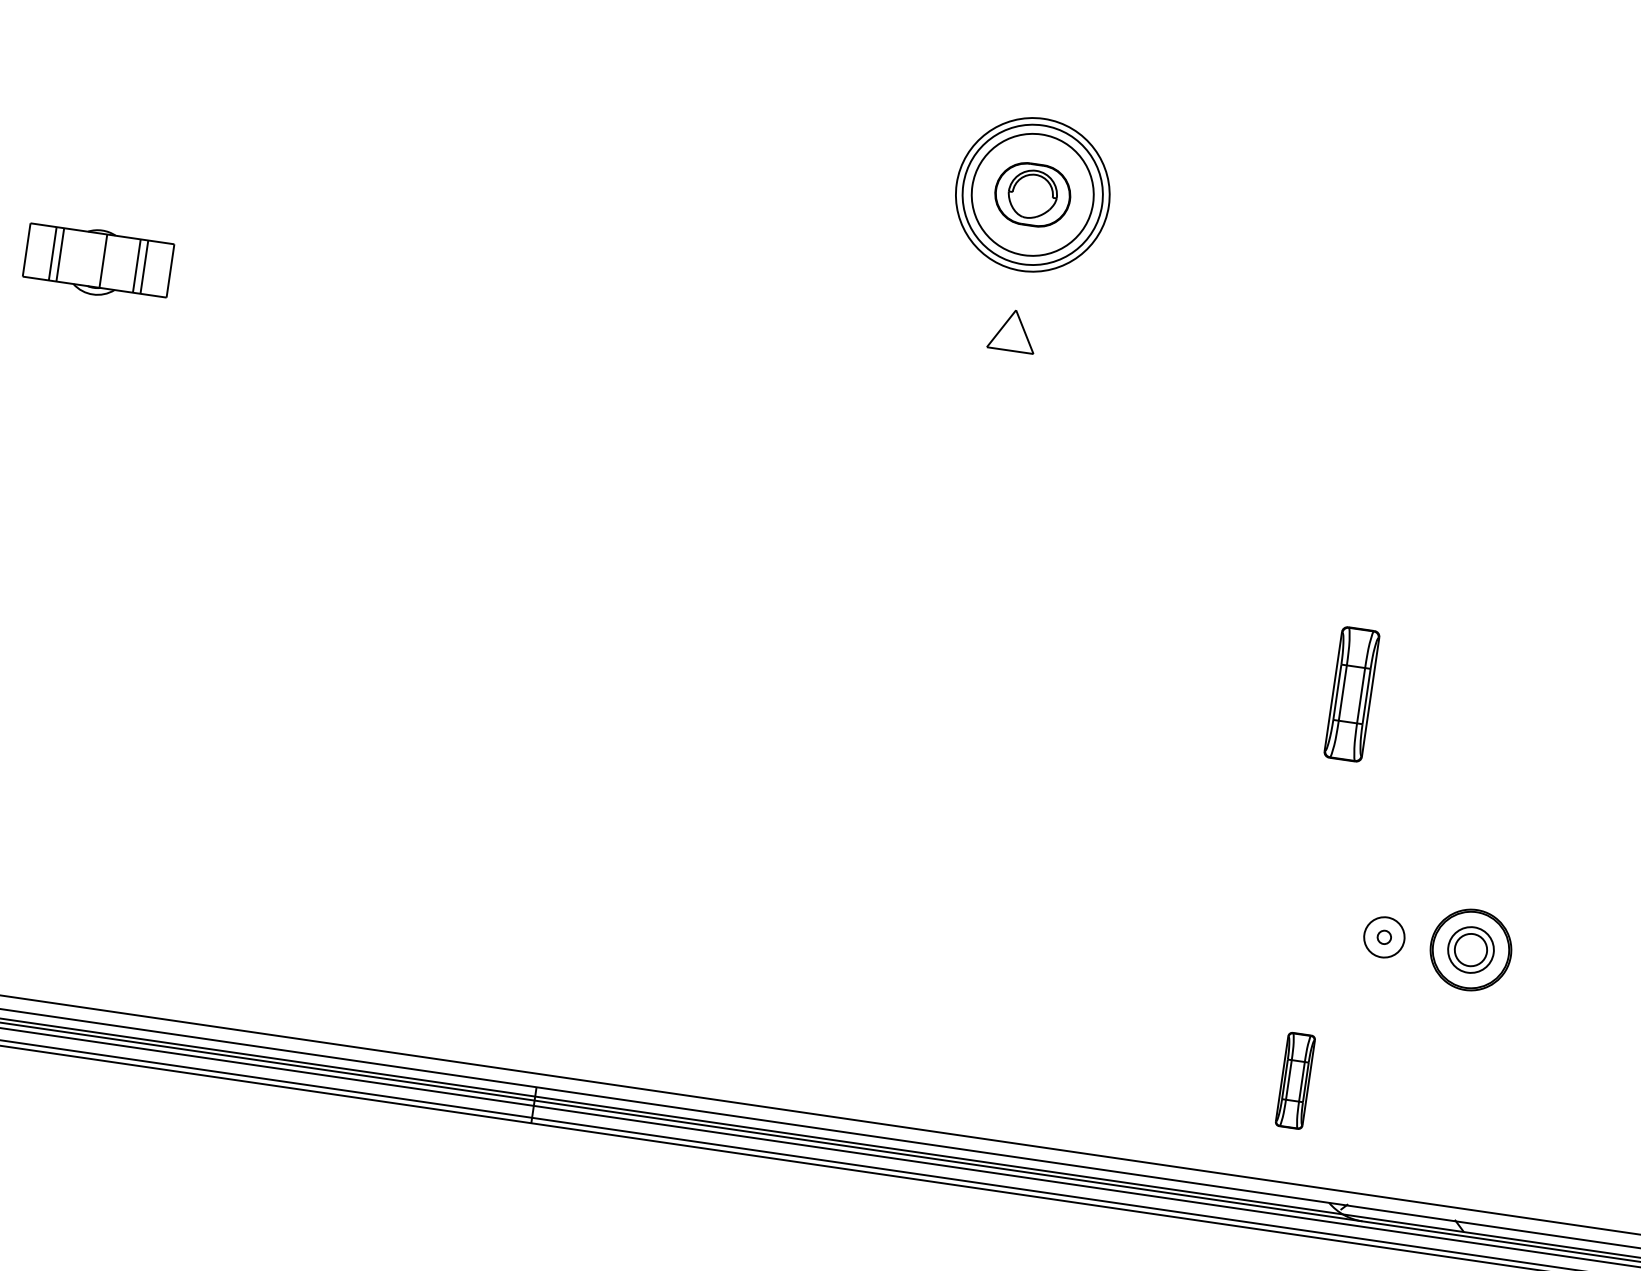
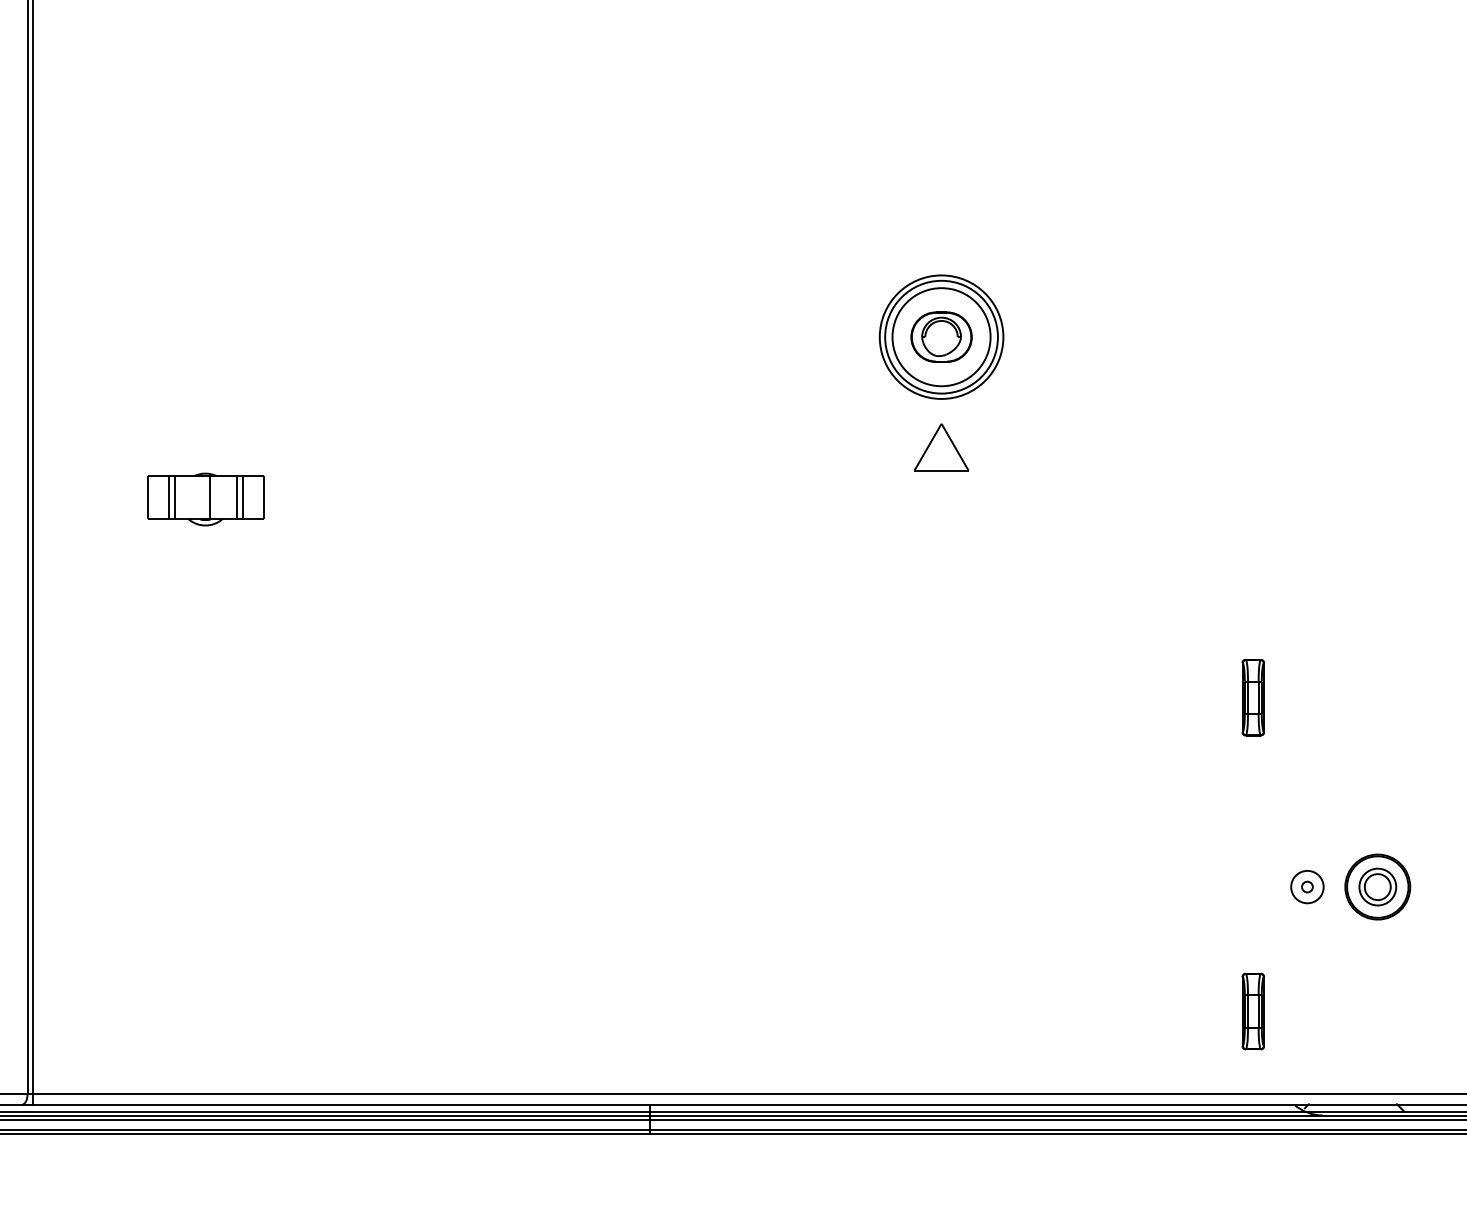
part: (1012, 330) -> (941, 447), size x1.43
part: (1350, 694) -> (1252, 697), size x0.71

